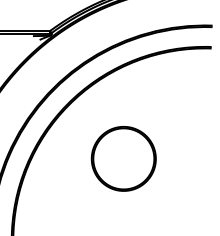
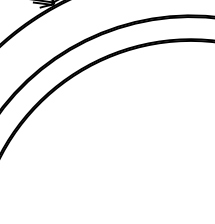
part: (123, 158) -> (113, 151), removed

